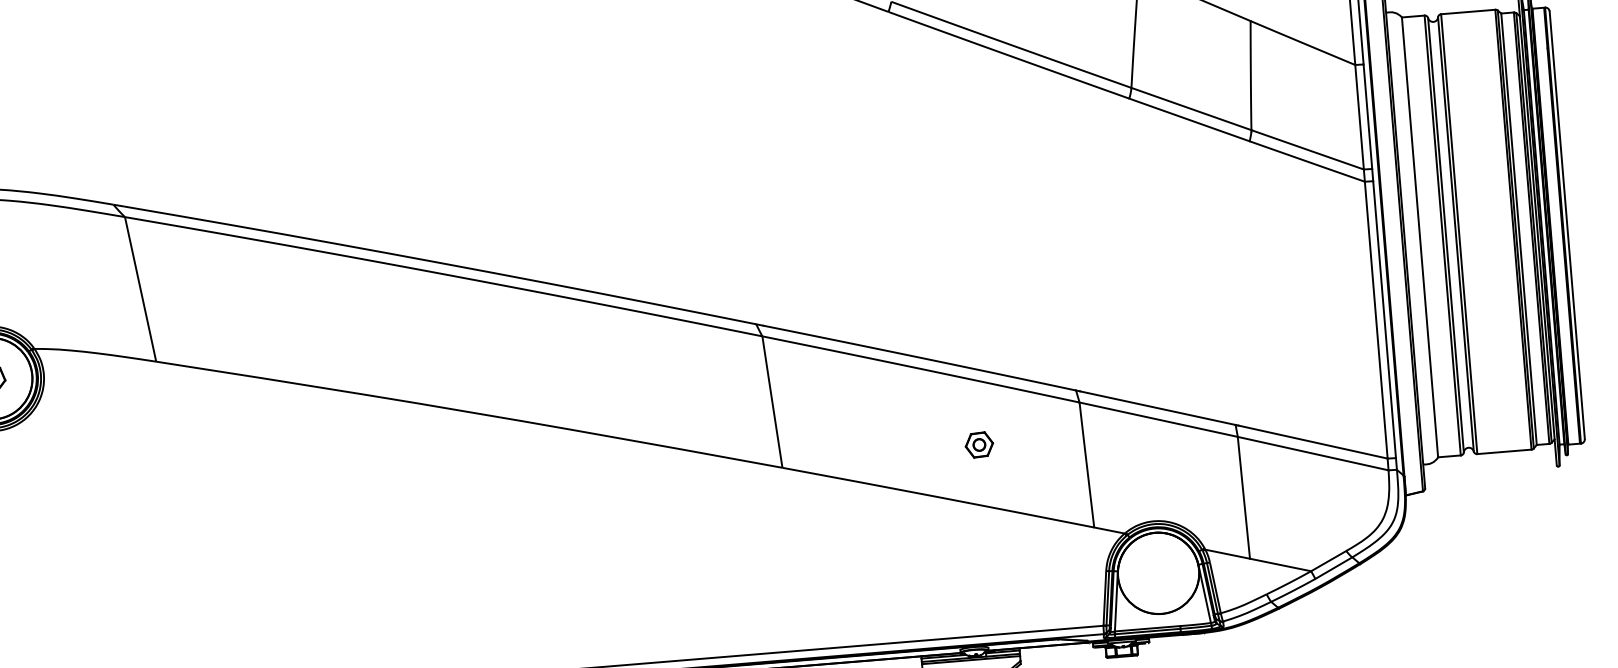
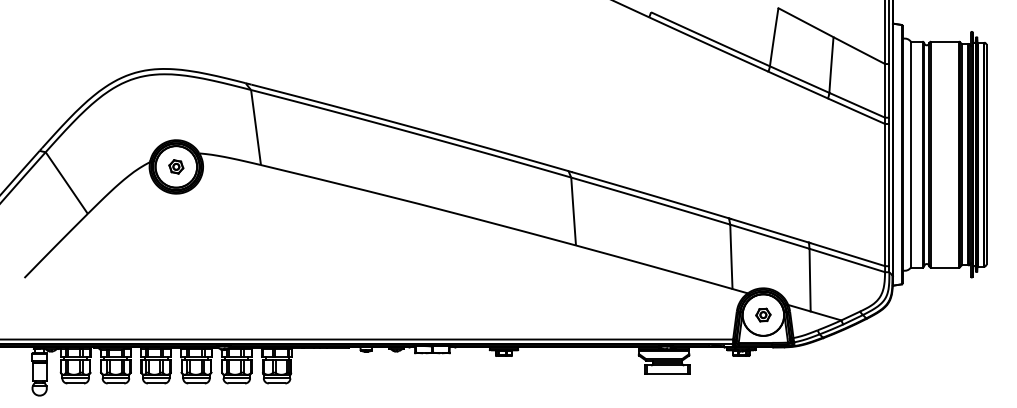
part: (979, 443) -> (763, 314), moved

